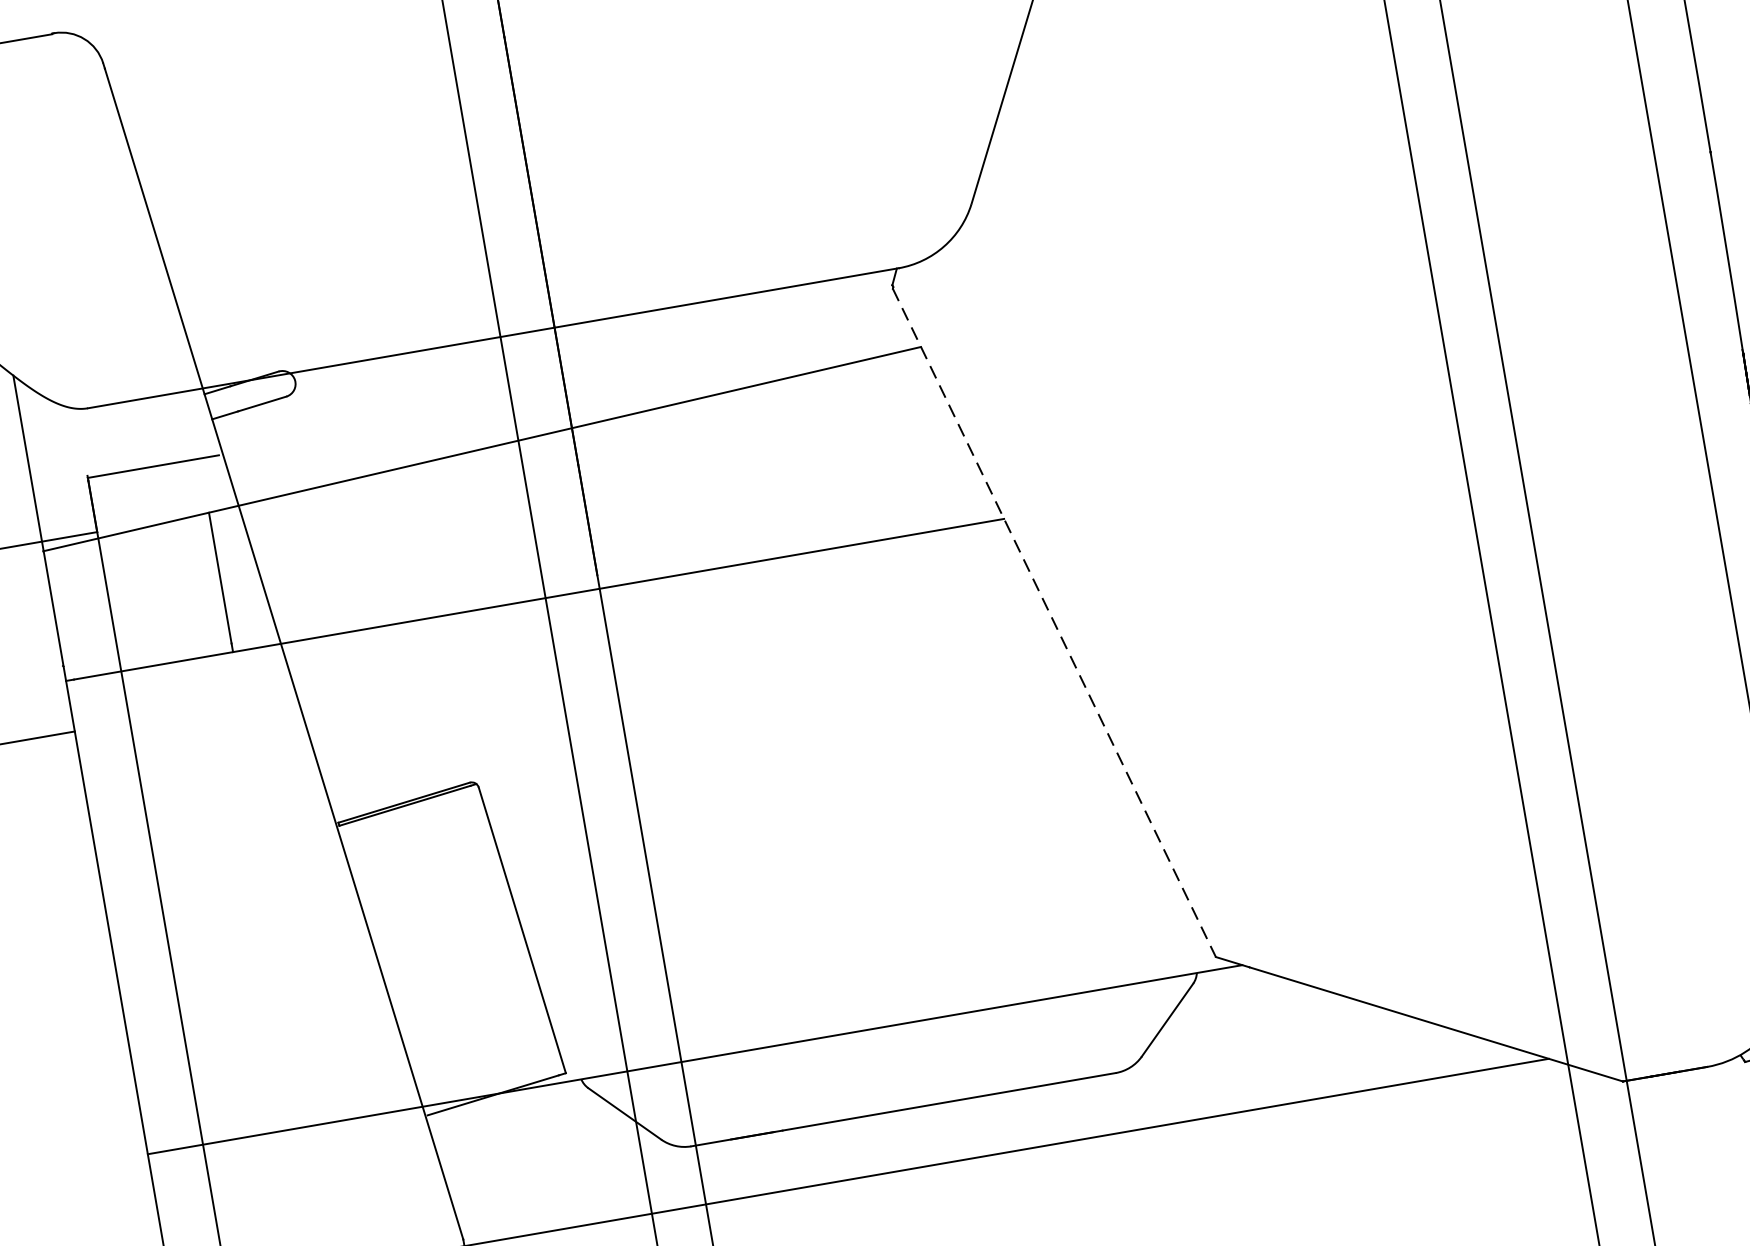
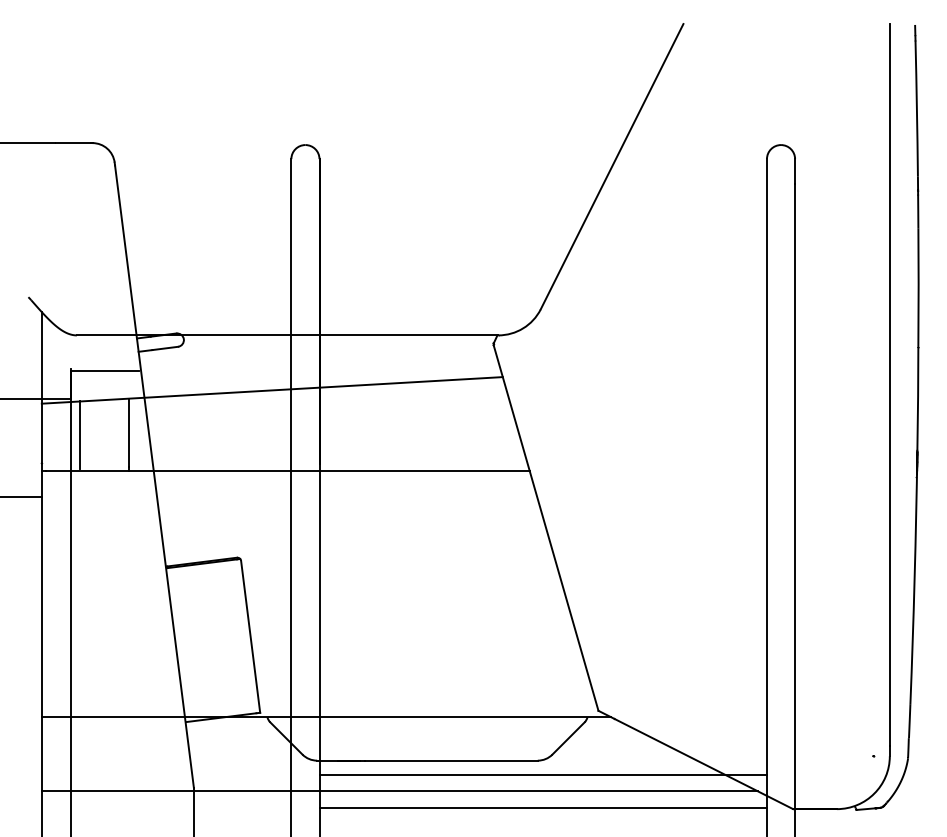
line: (125, 598) -> (79, 434), added
line: (1055, 623) -> (546, 528), dashed -> solid
line: (1129, 1100) -> (542, 775), added
line: (1140, 1163) -> (542, 808), added

